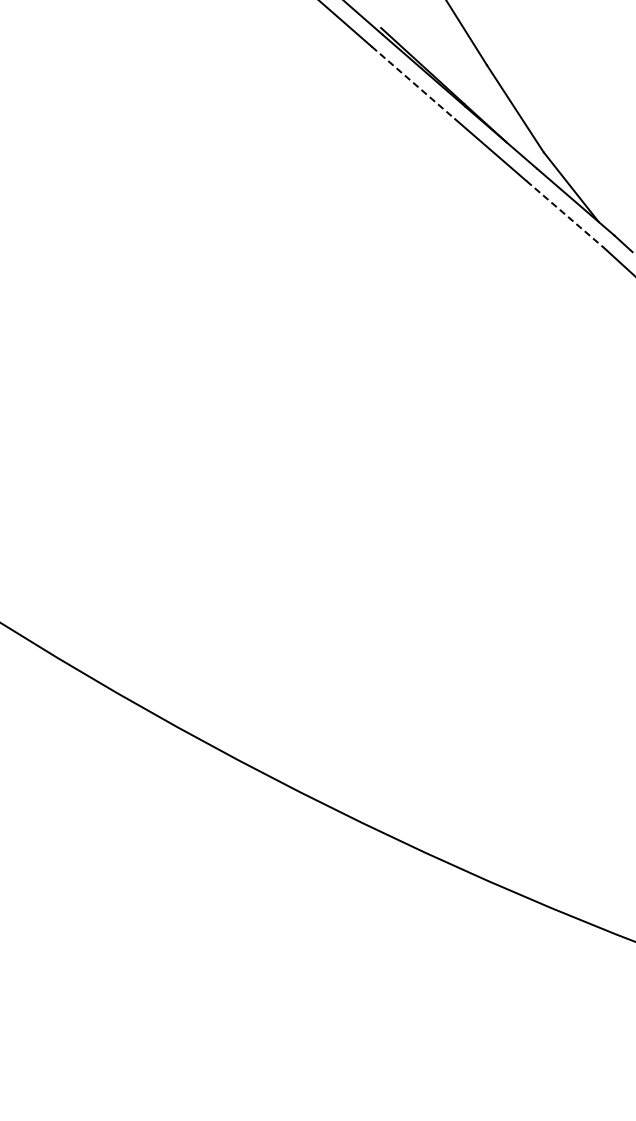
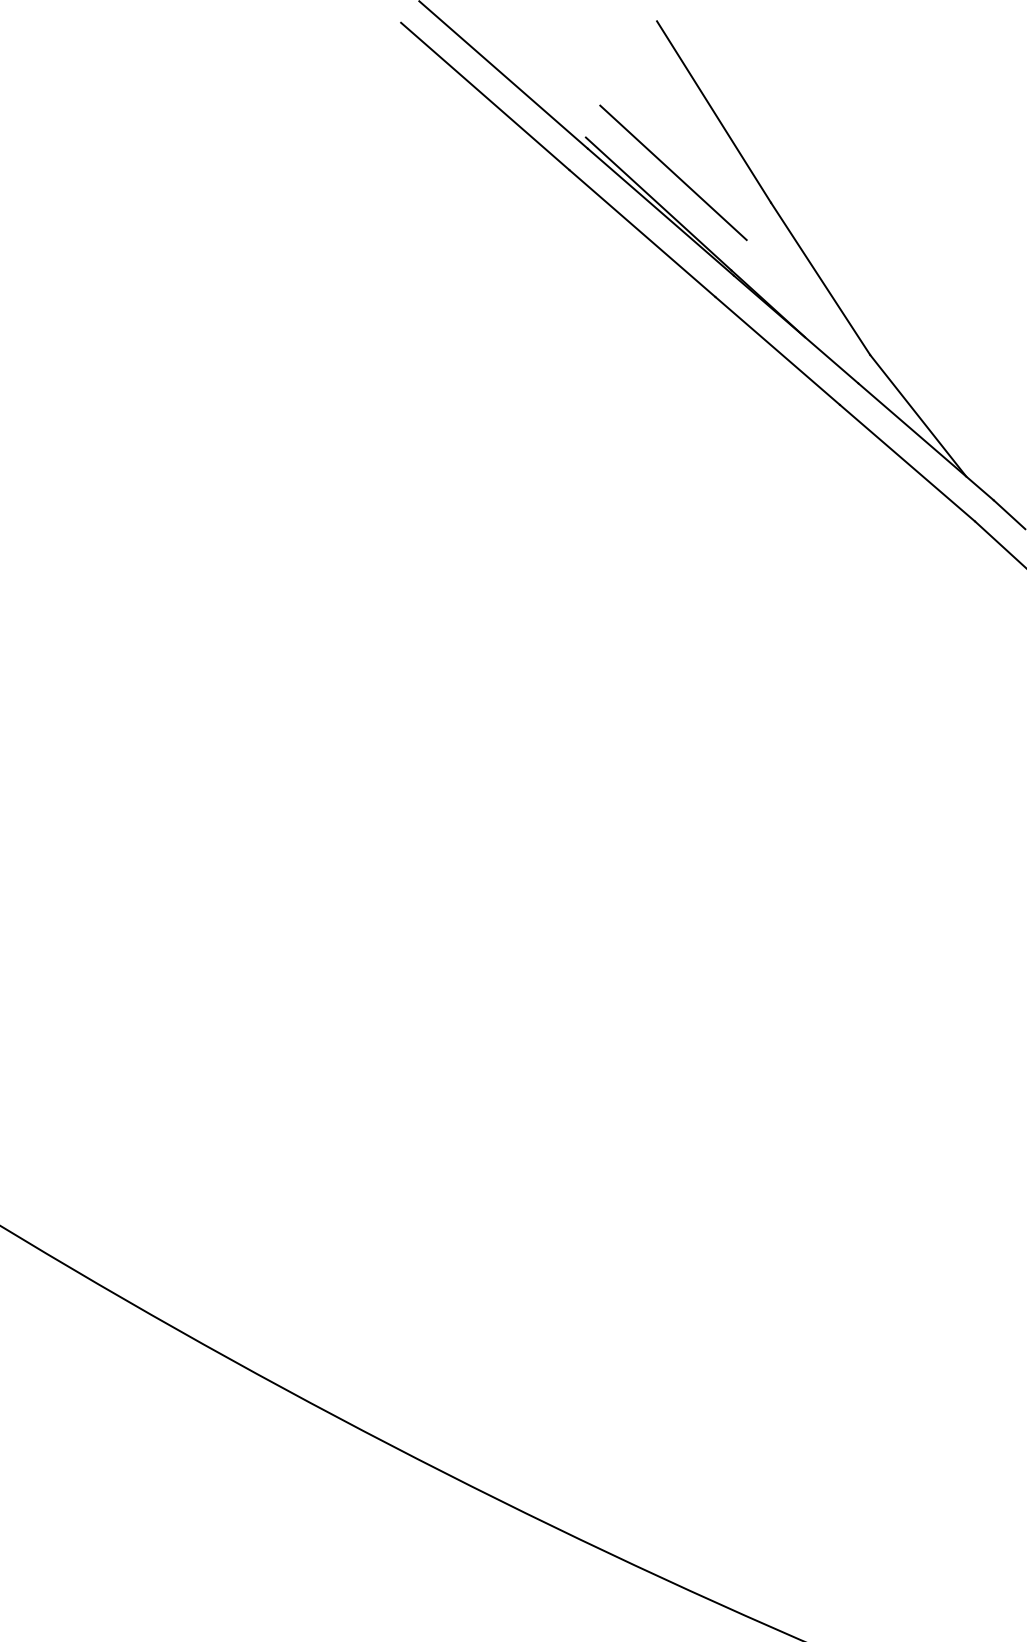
line: (431, 47) -> (673, 171), added
line: (413, 83) -> (642, 234), dashed -> solid
line: (565, 214) -> (908, 463), dashed -> solid

